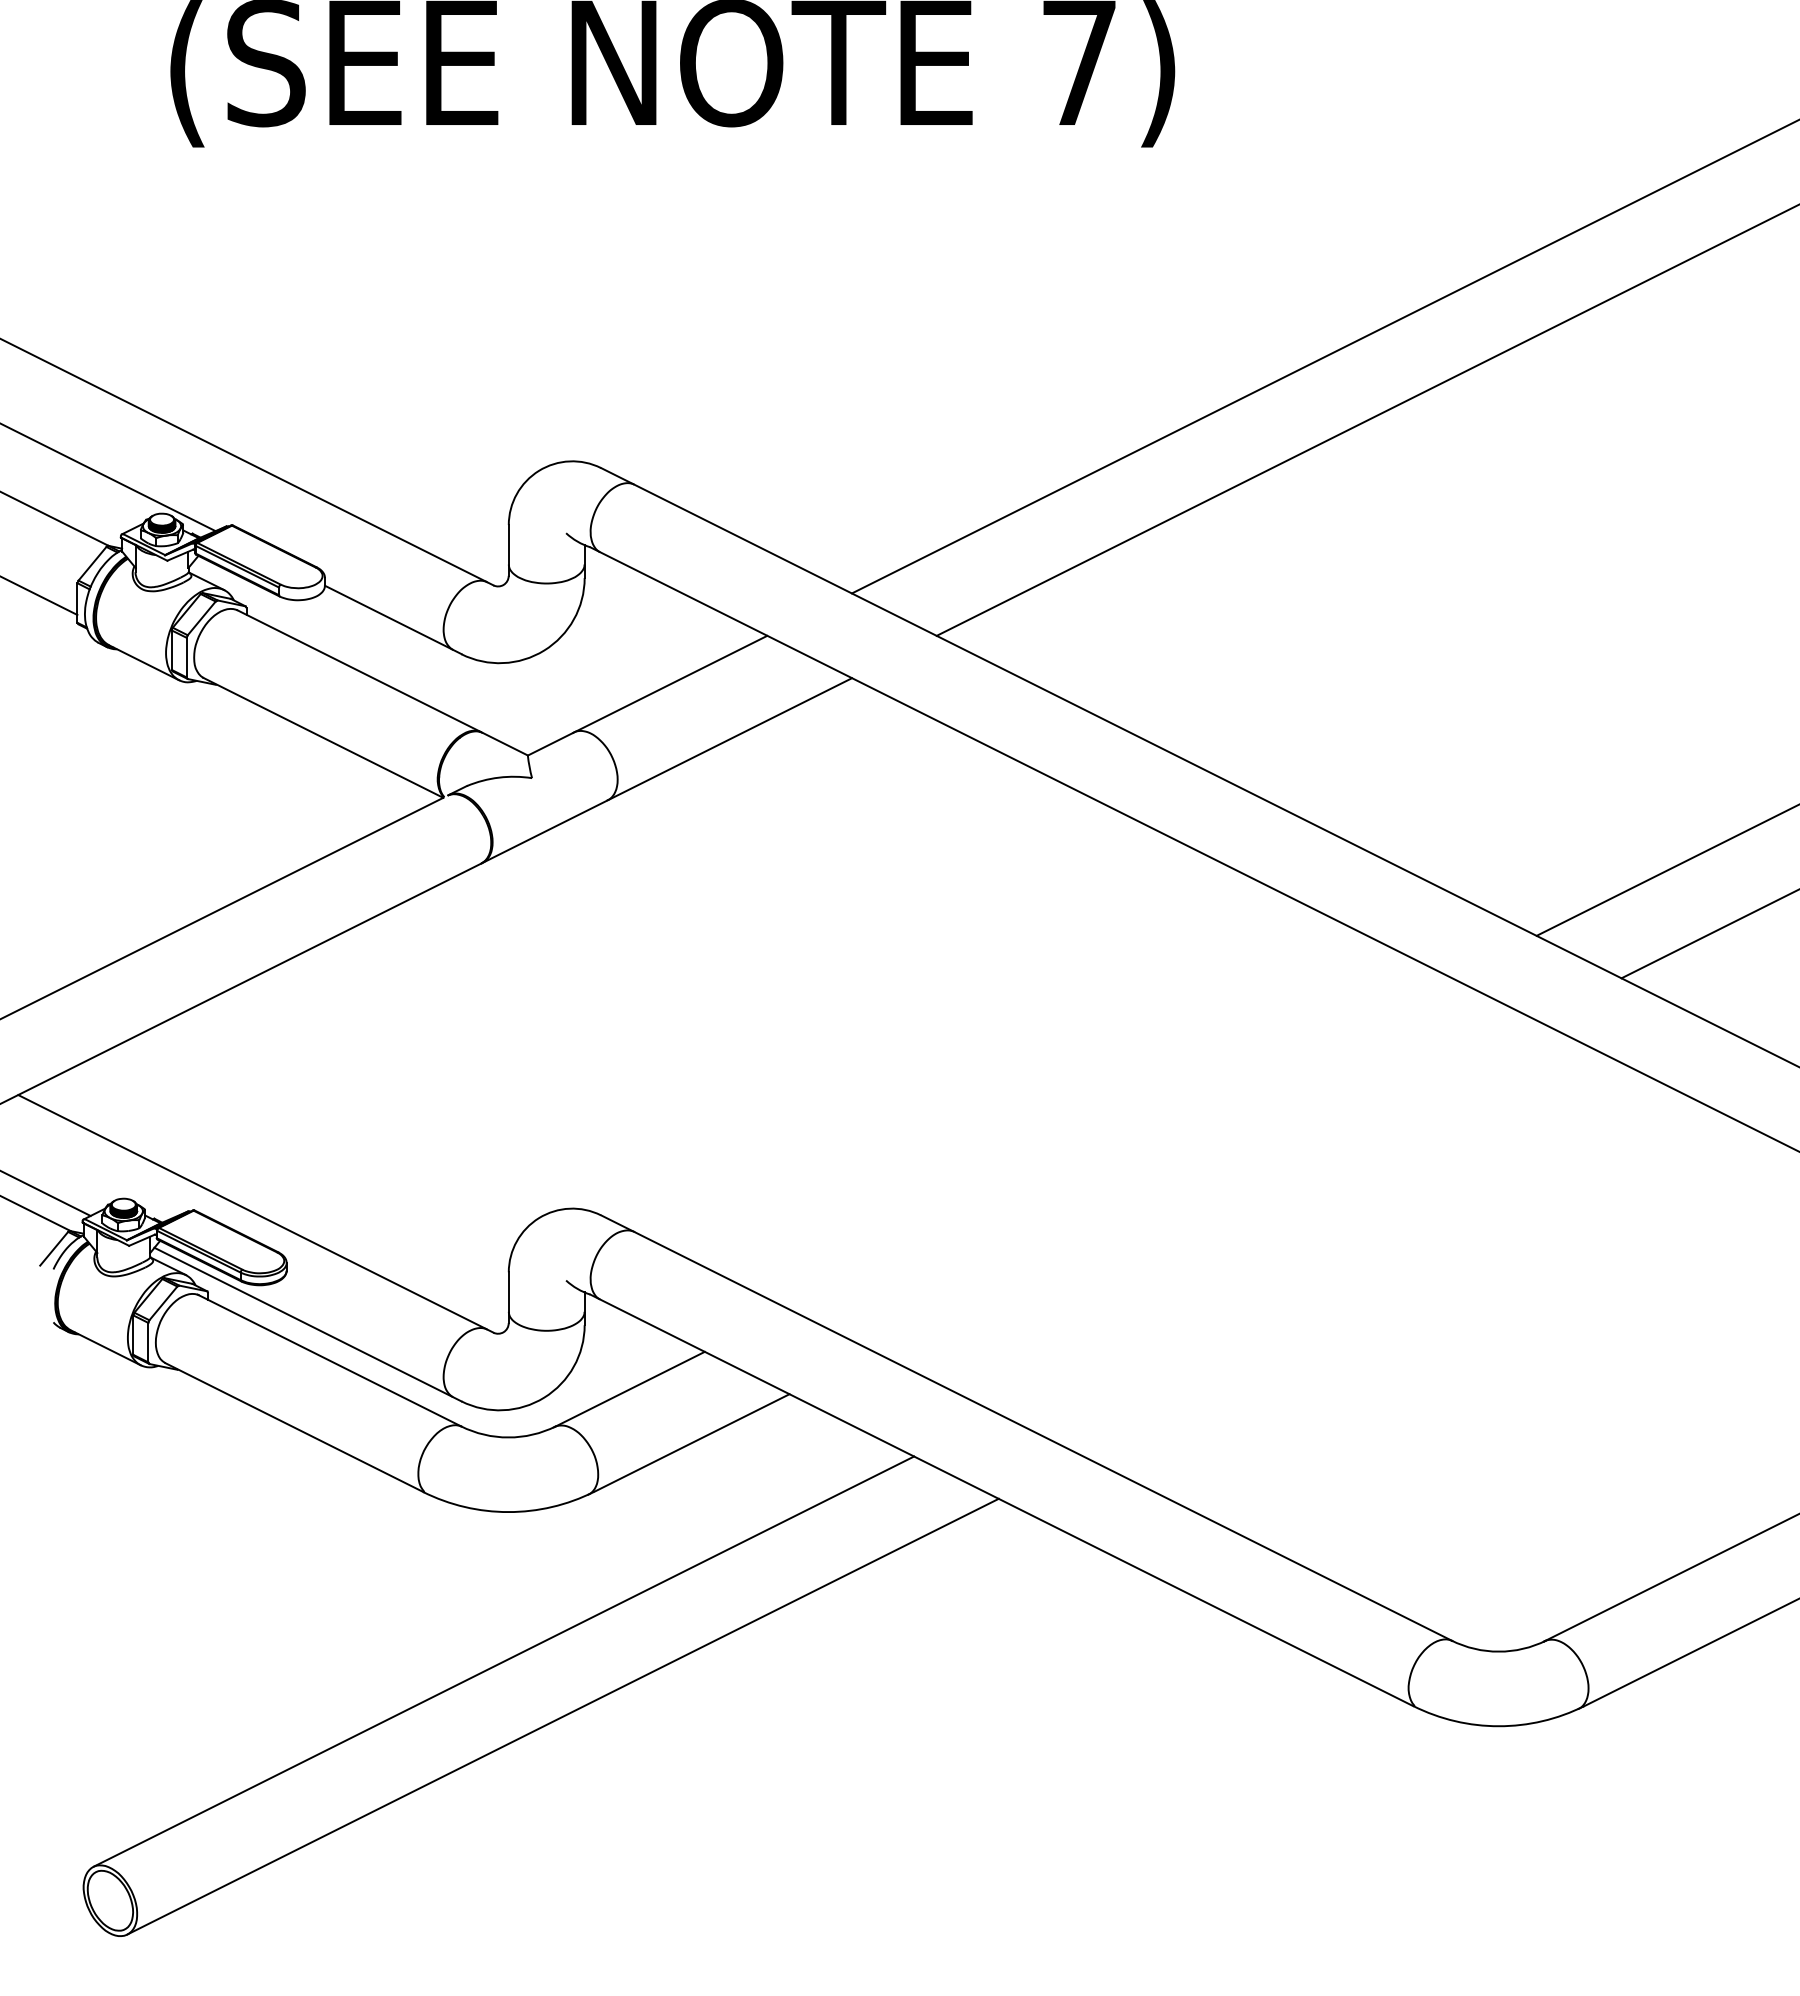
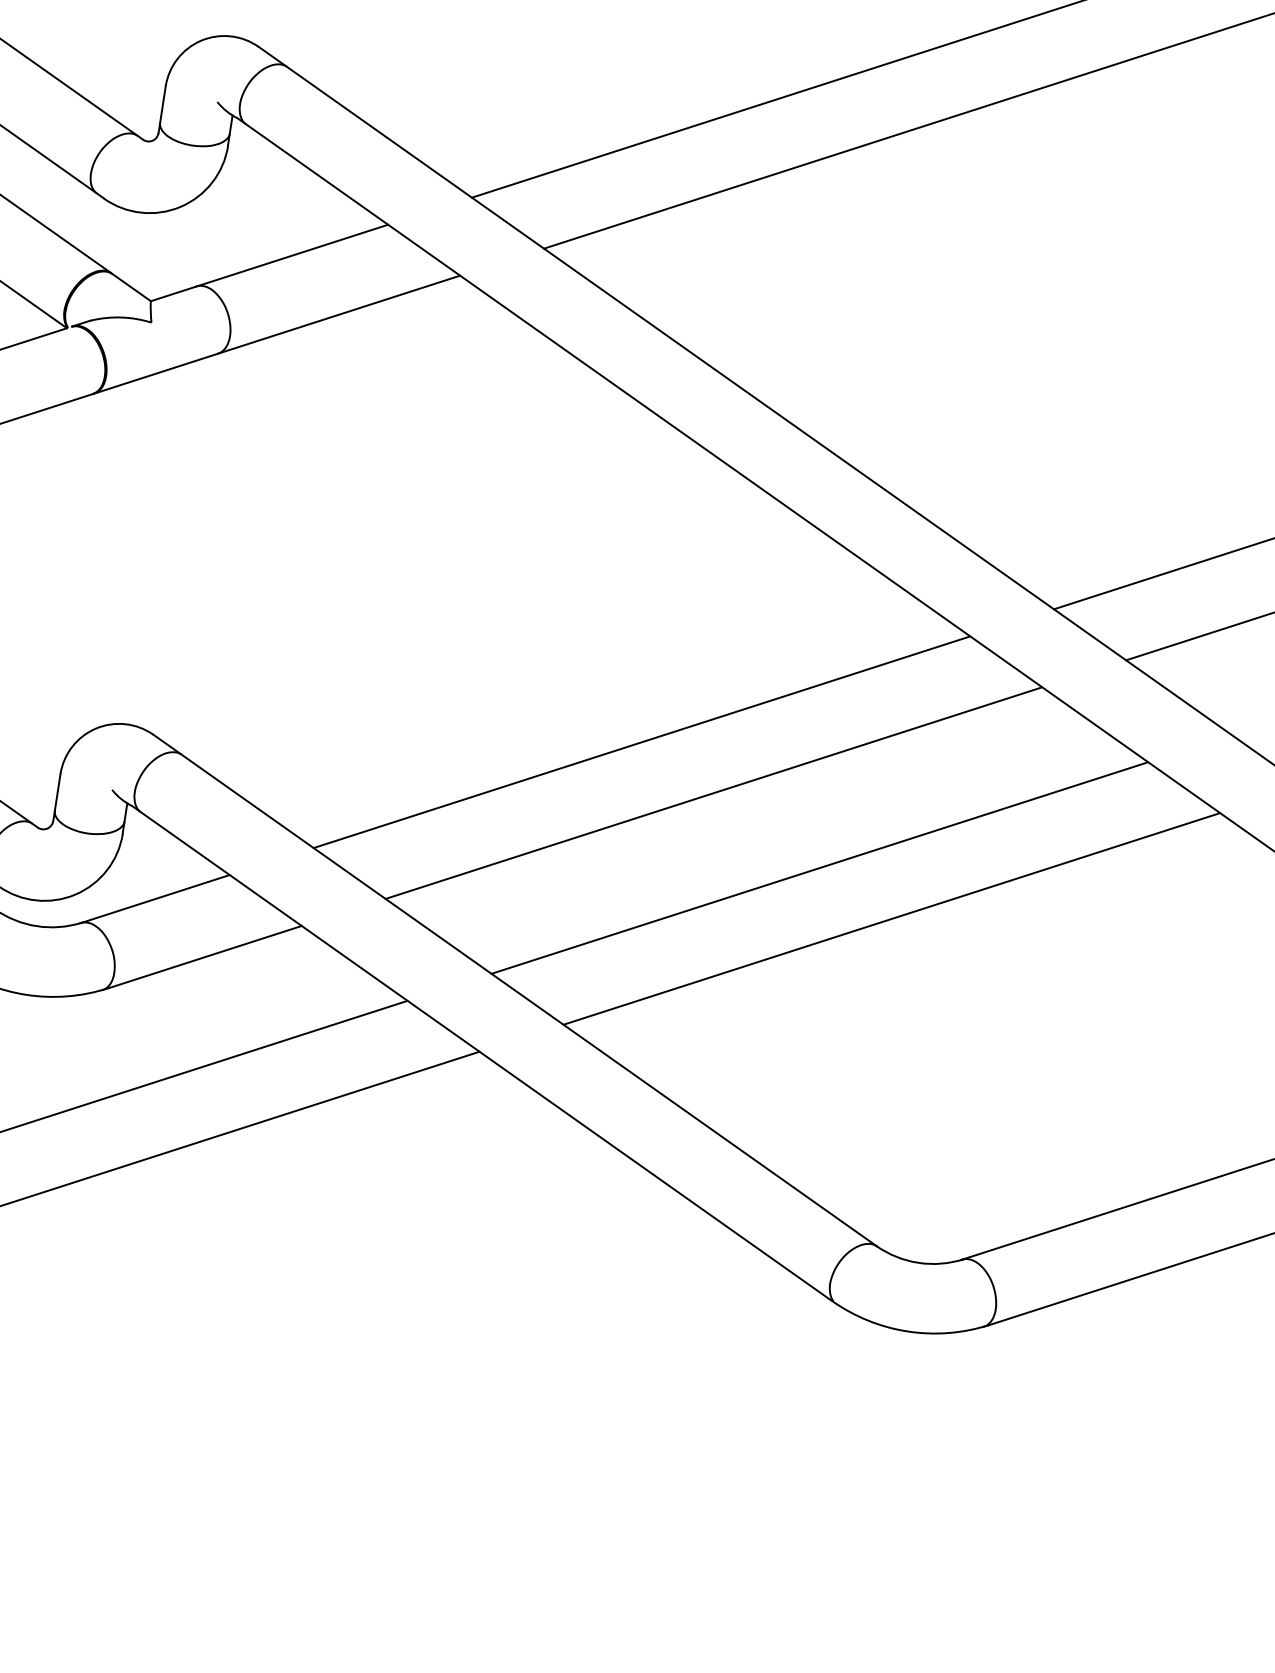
line: (1120, 1143) -> (641, 741), added
line: (1205, 1185) -> (714, 792), added
line: (1329, 1248) -> (819, 867), added
line: (1414, 1290) -> (891, 918), added

